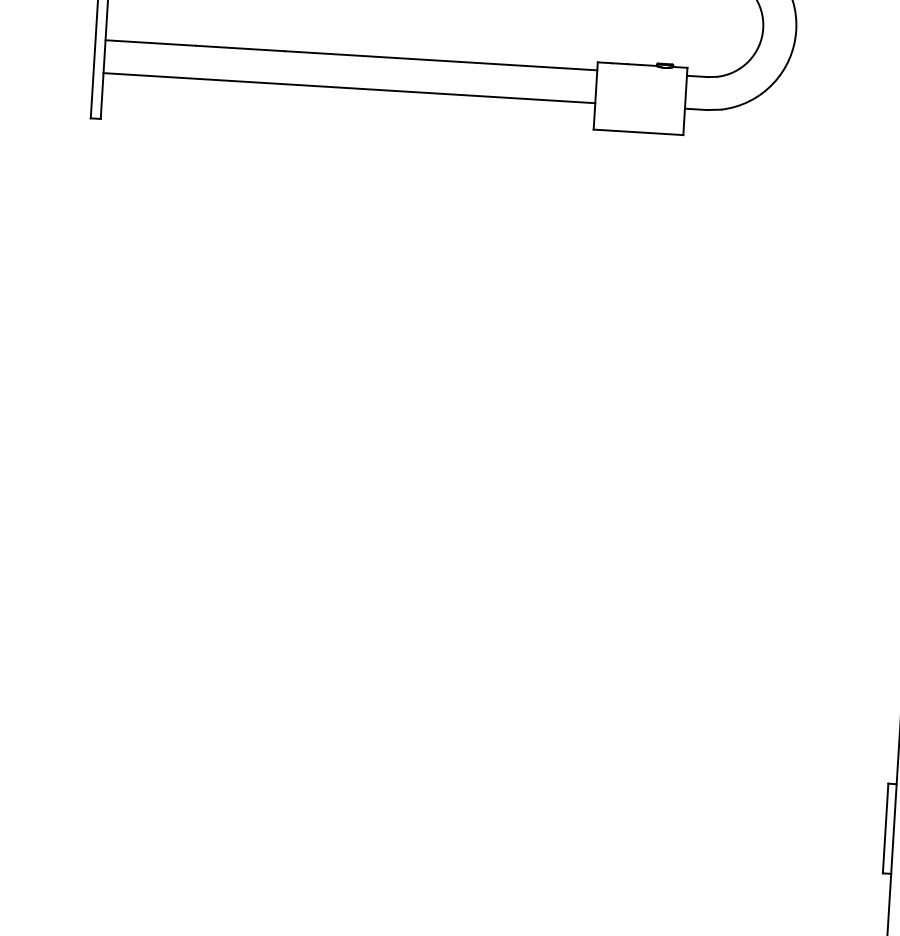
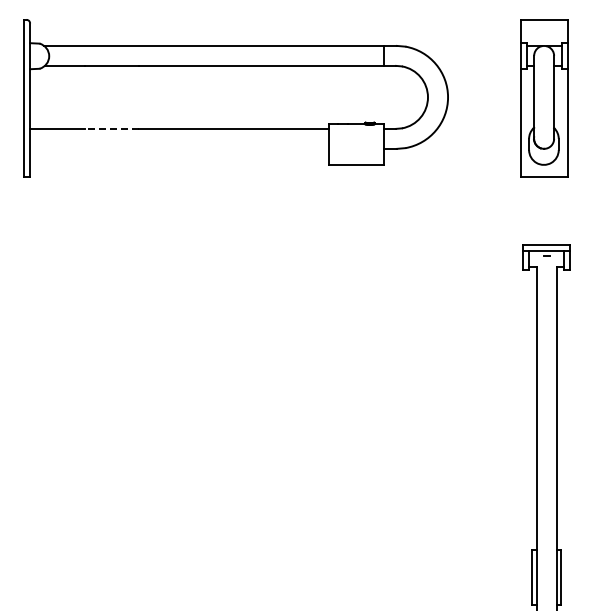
line: (239, 47) -> (111, 128), solid -> dashed
line: (349, 87) -> (179, 148), removed

